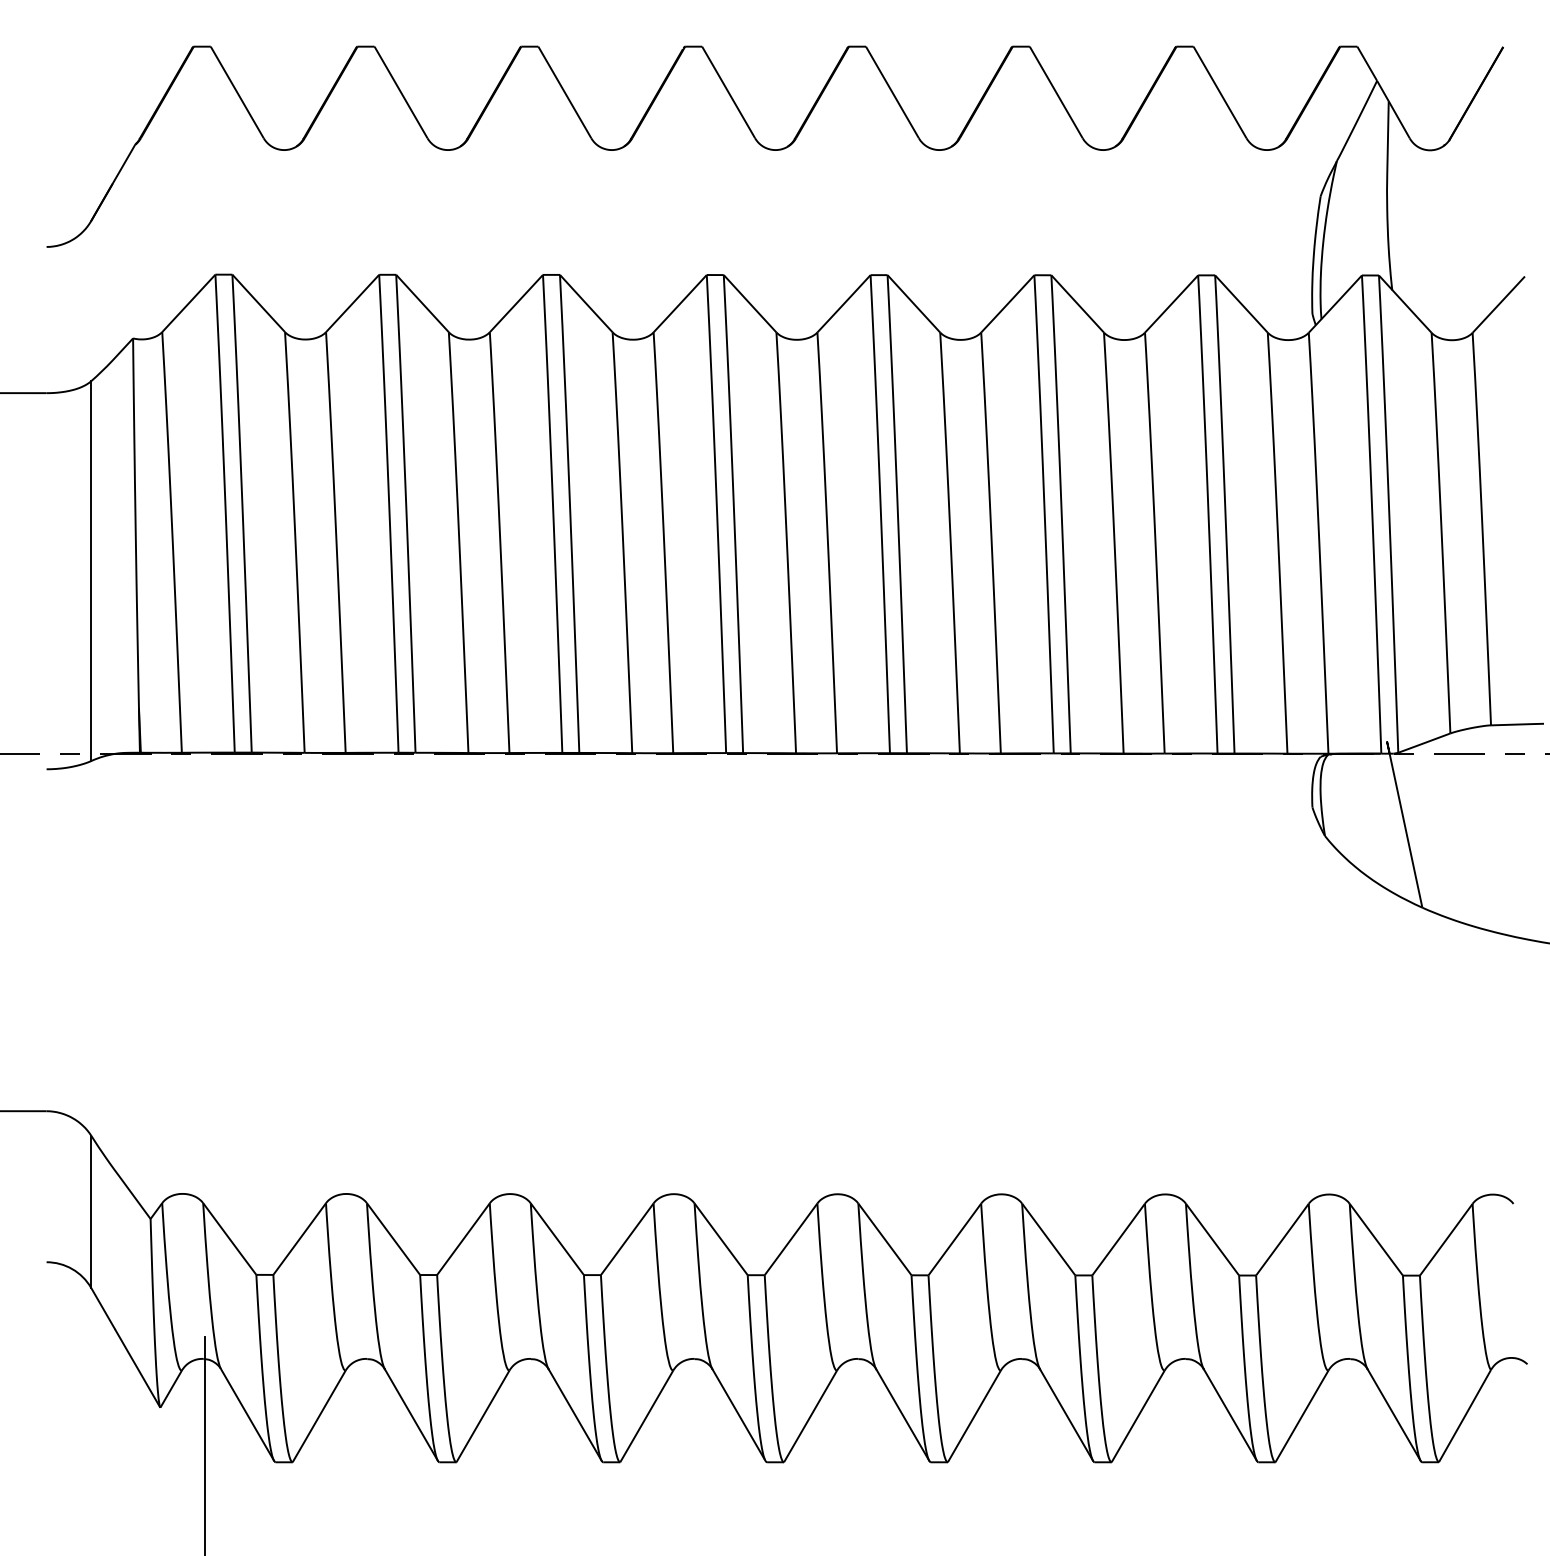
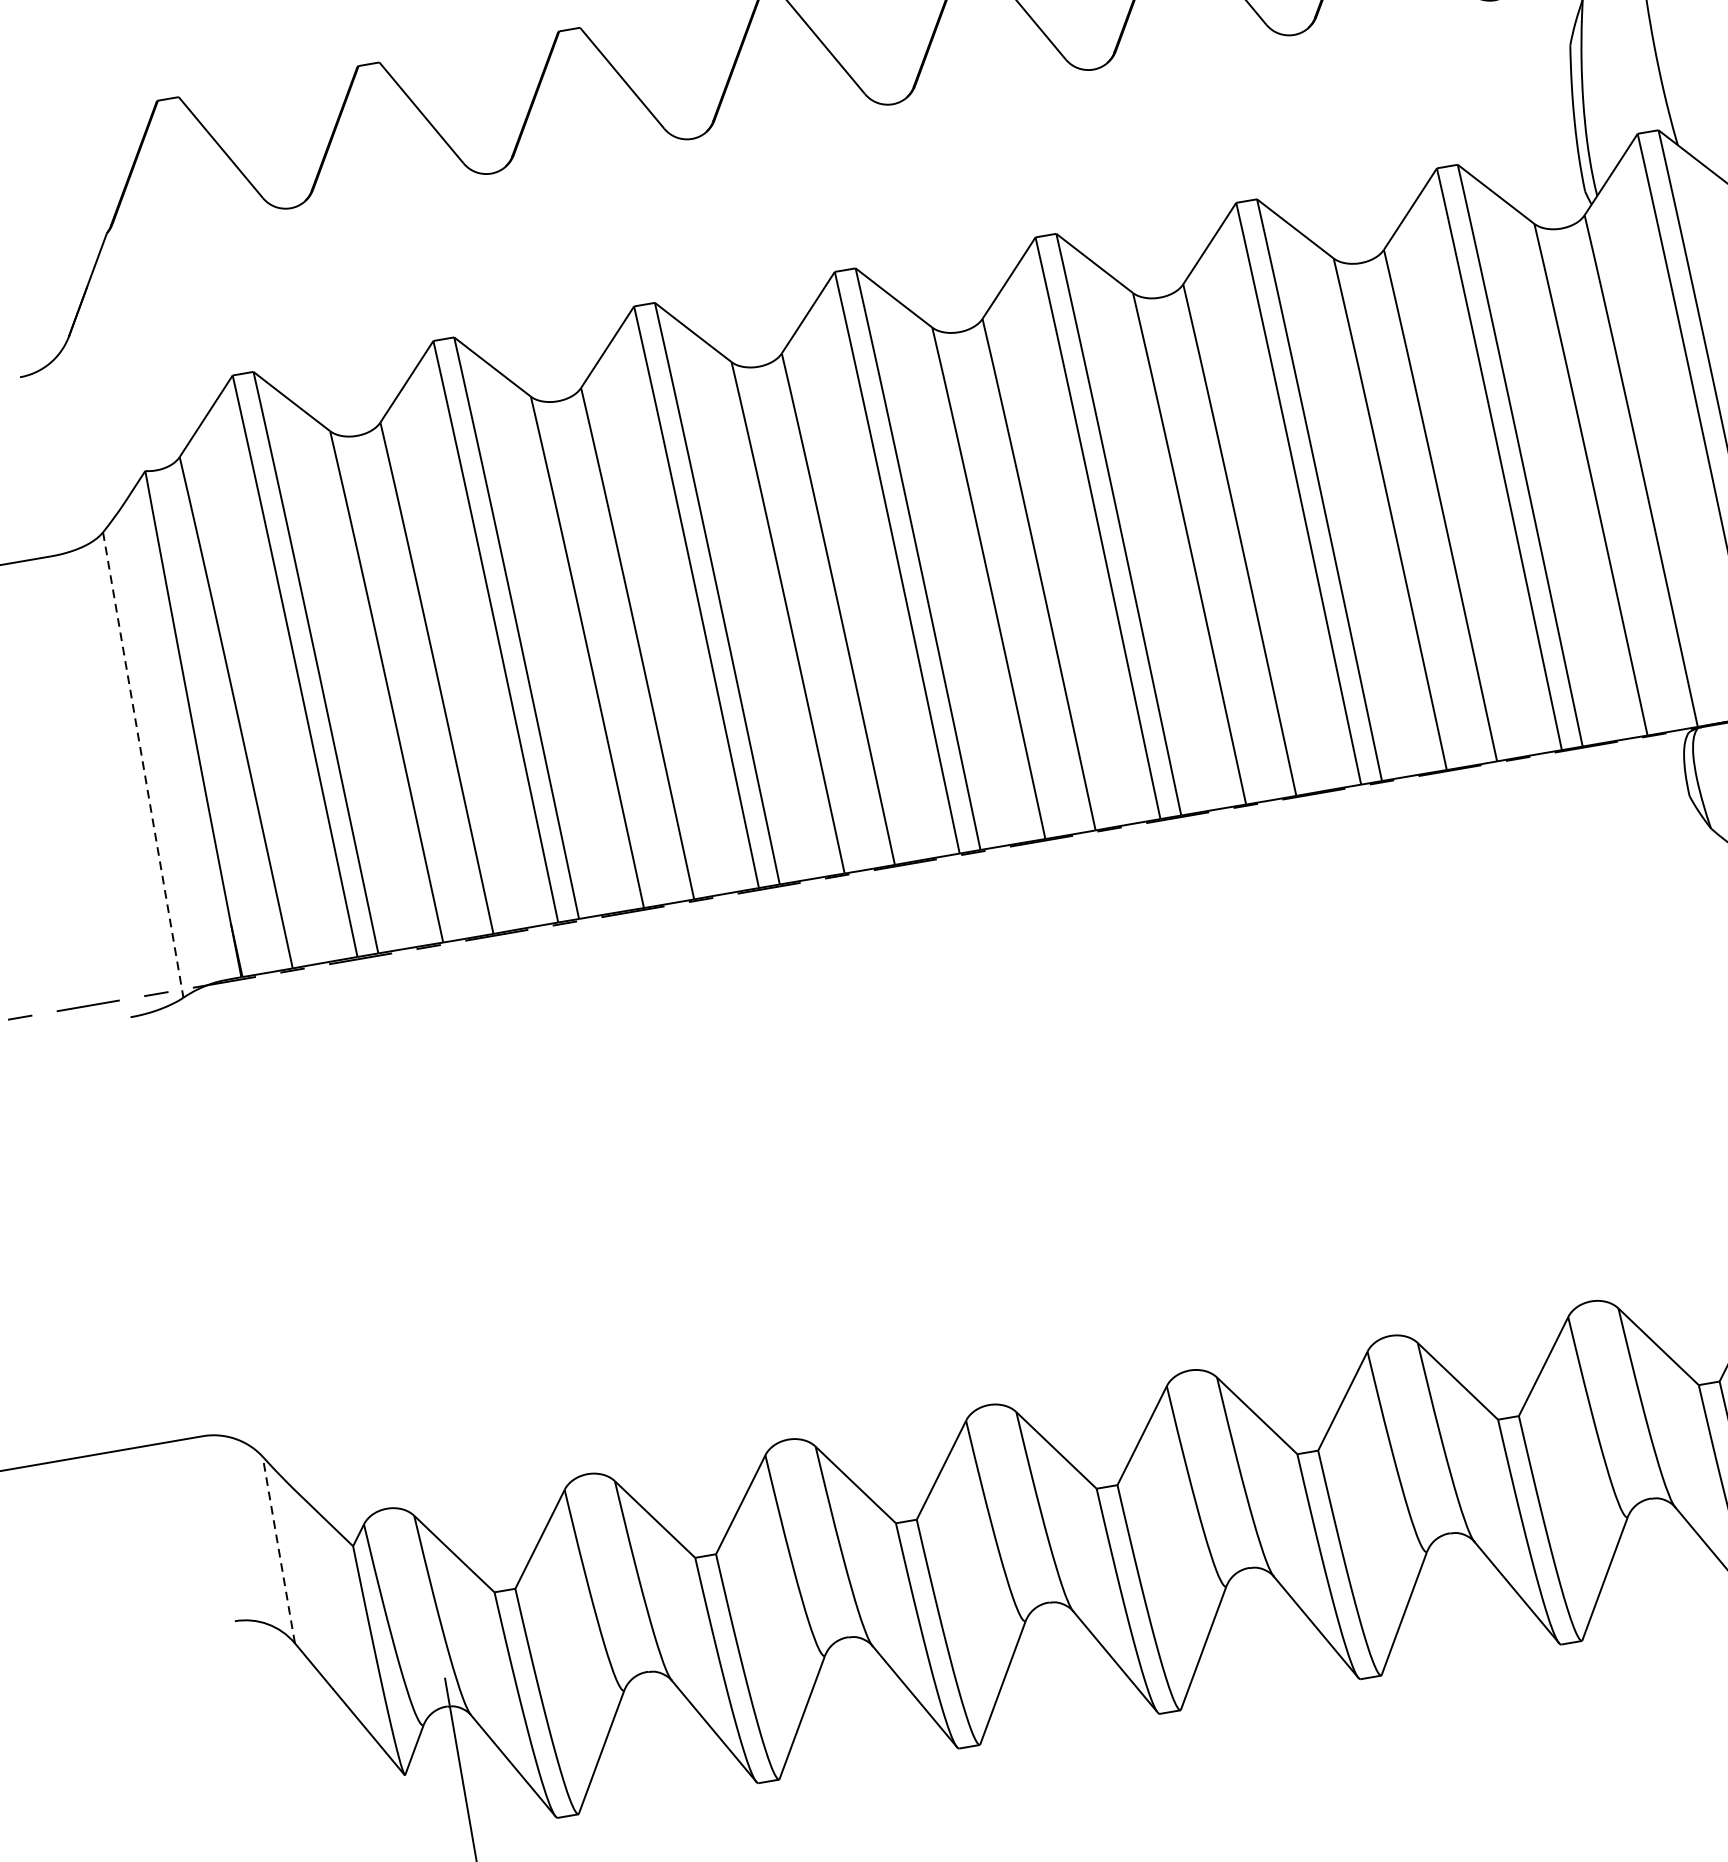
line: (91, 571) -> (143, 765), solid -> dashed
line: (91, 1211) -> (279, 1549), solid -> dashed

